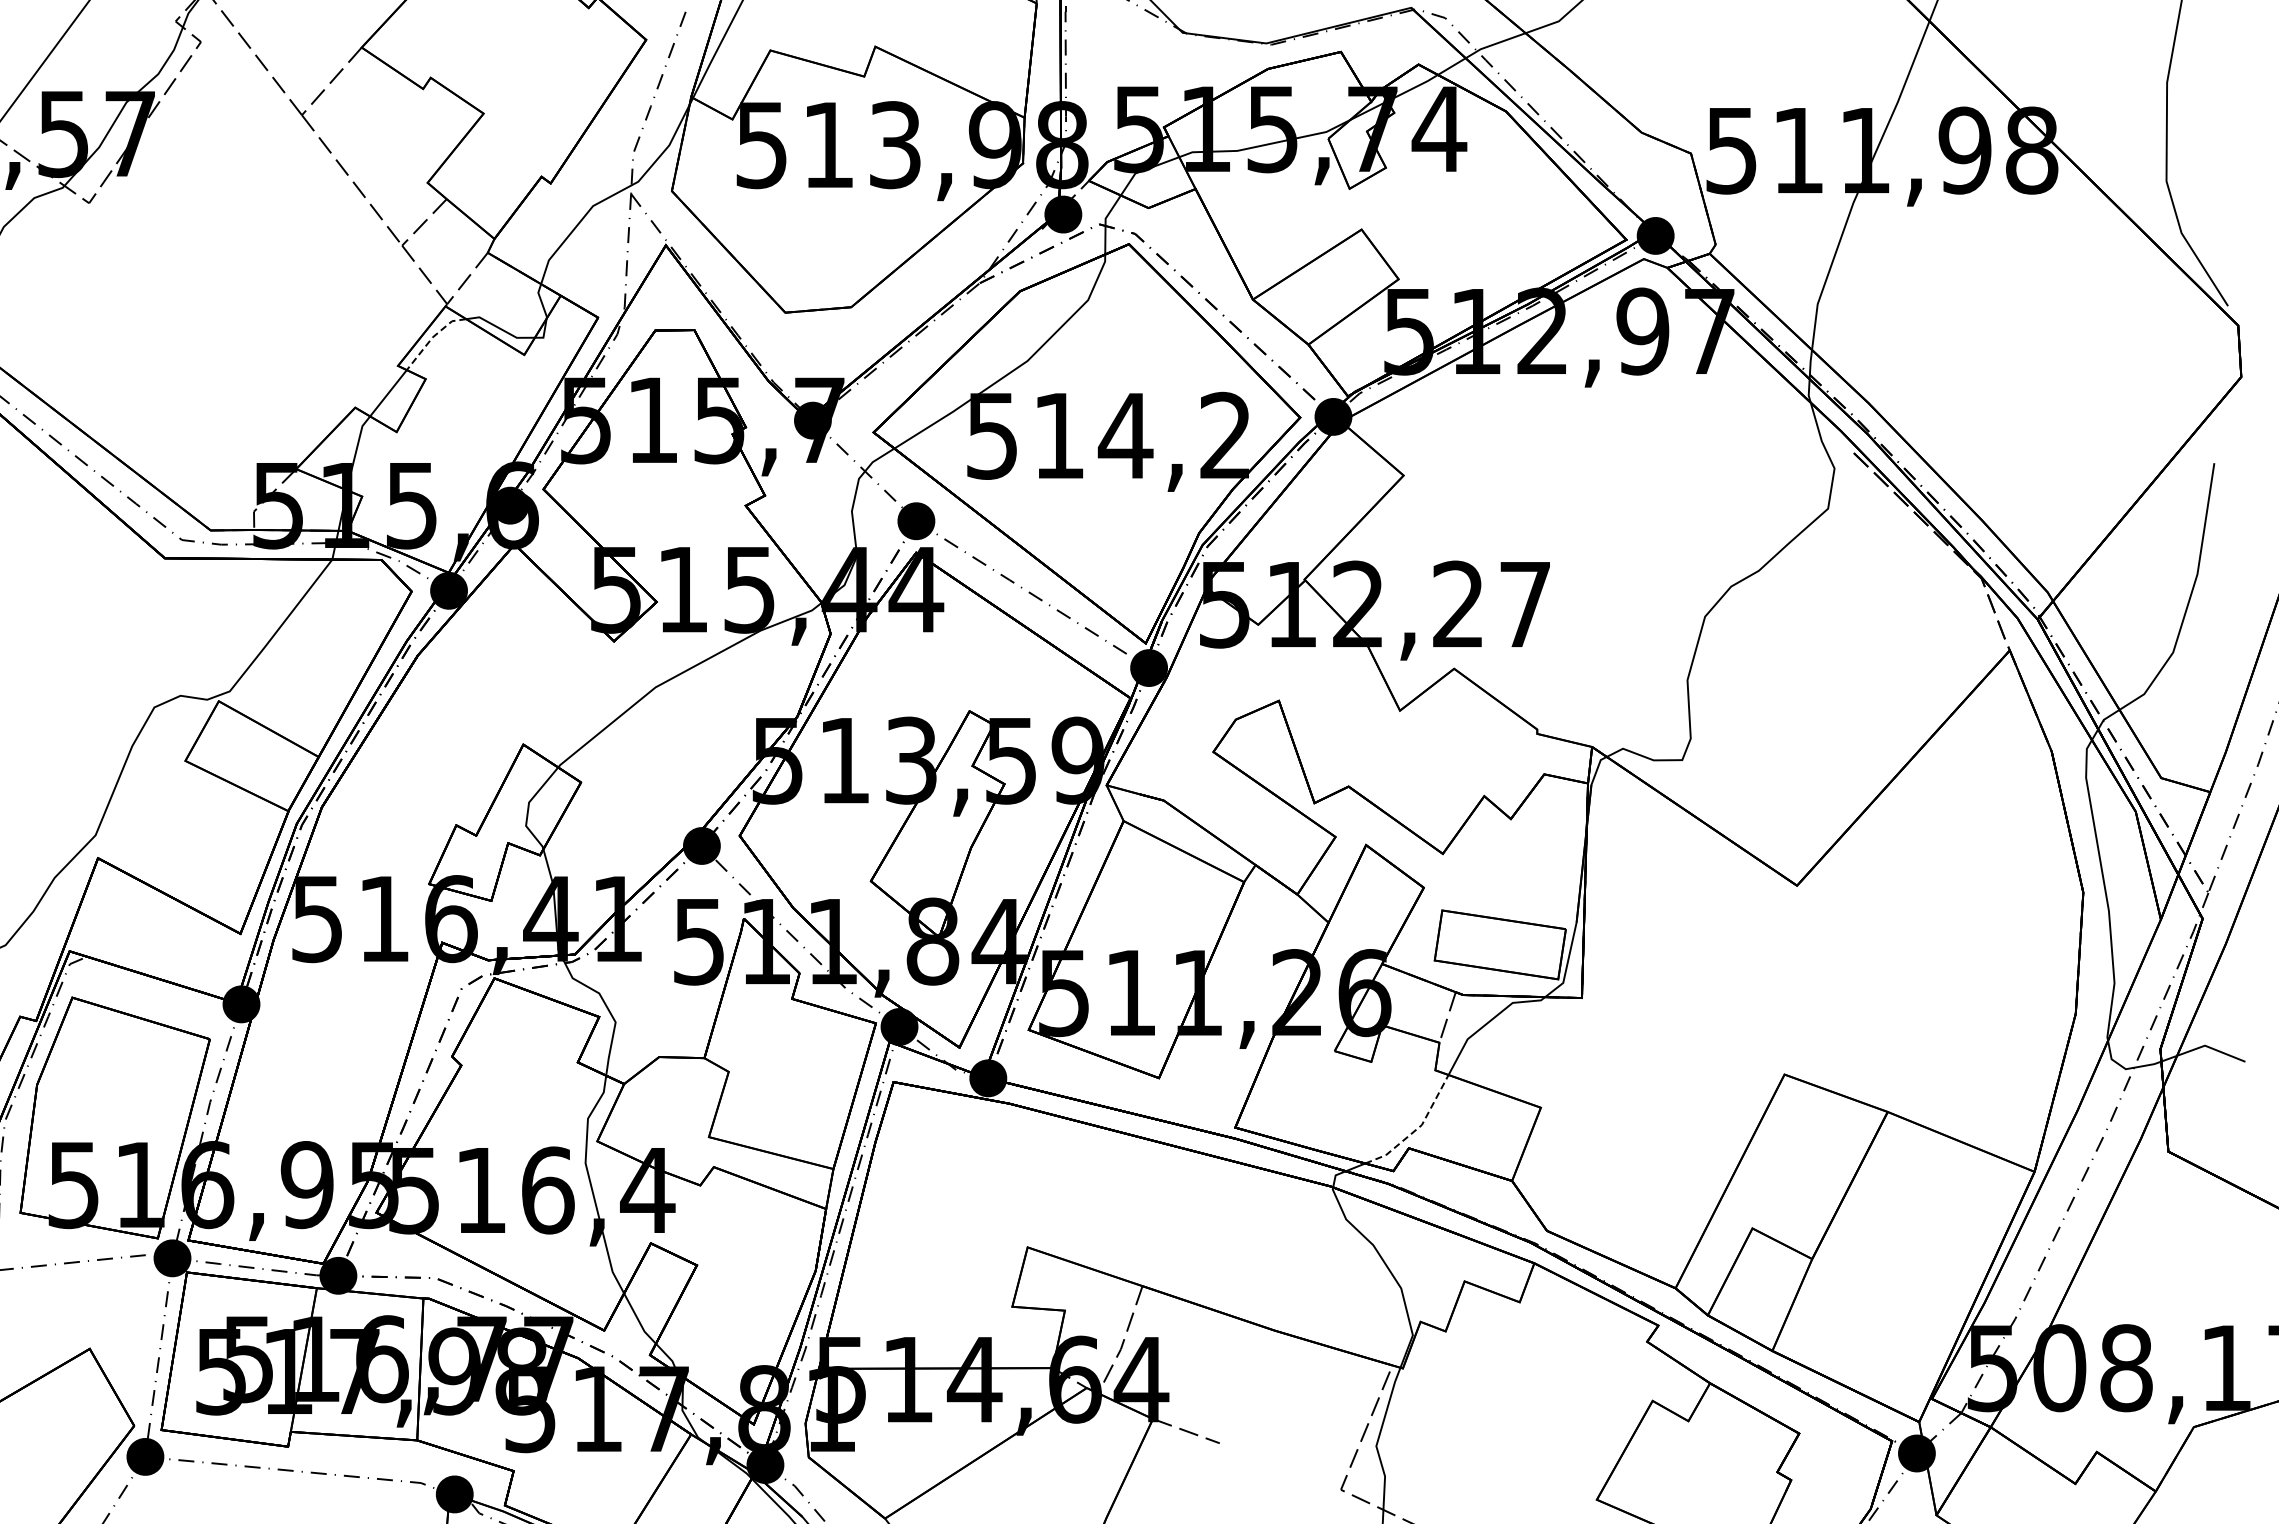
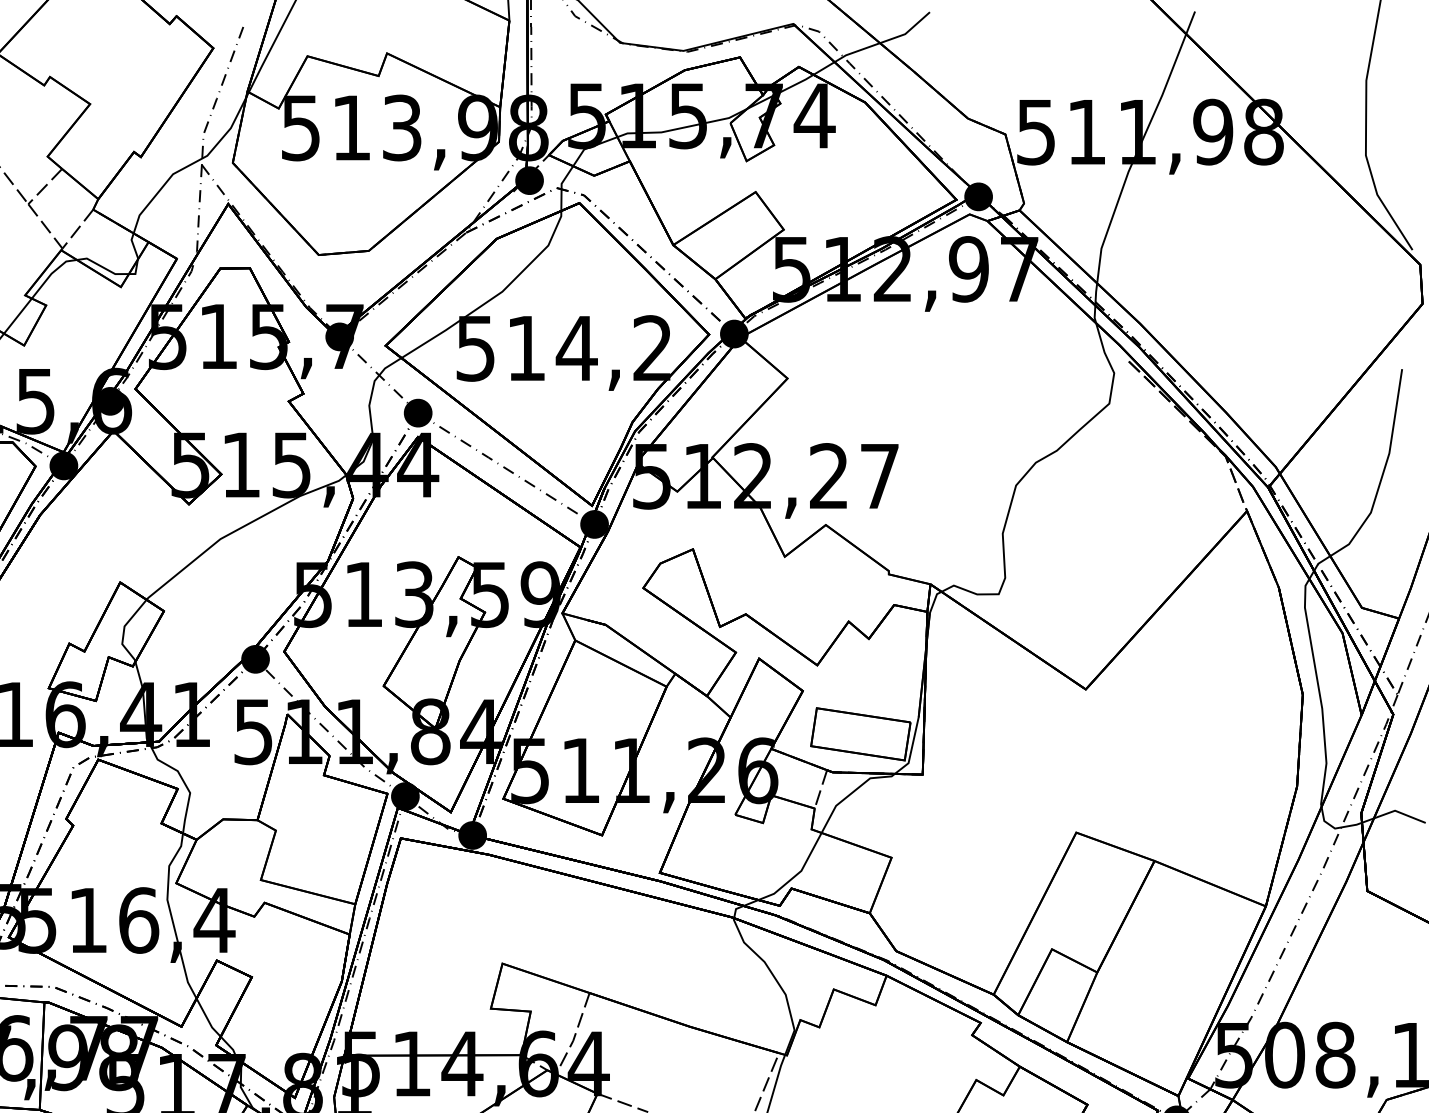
line: (432, 337) -> (51, 273), dashed -> solid
line: (1417, 1128) -> (798, 873), dashed -> solid

